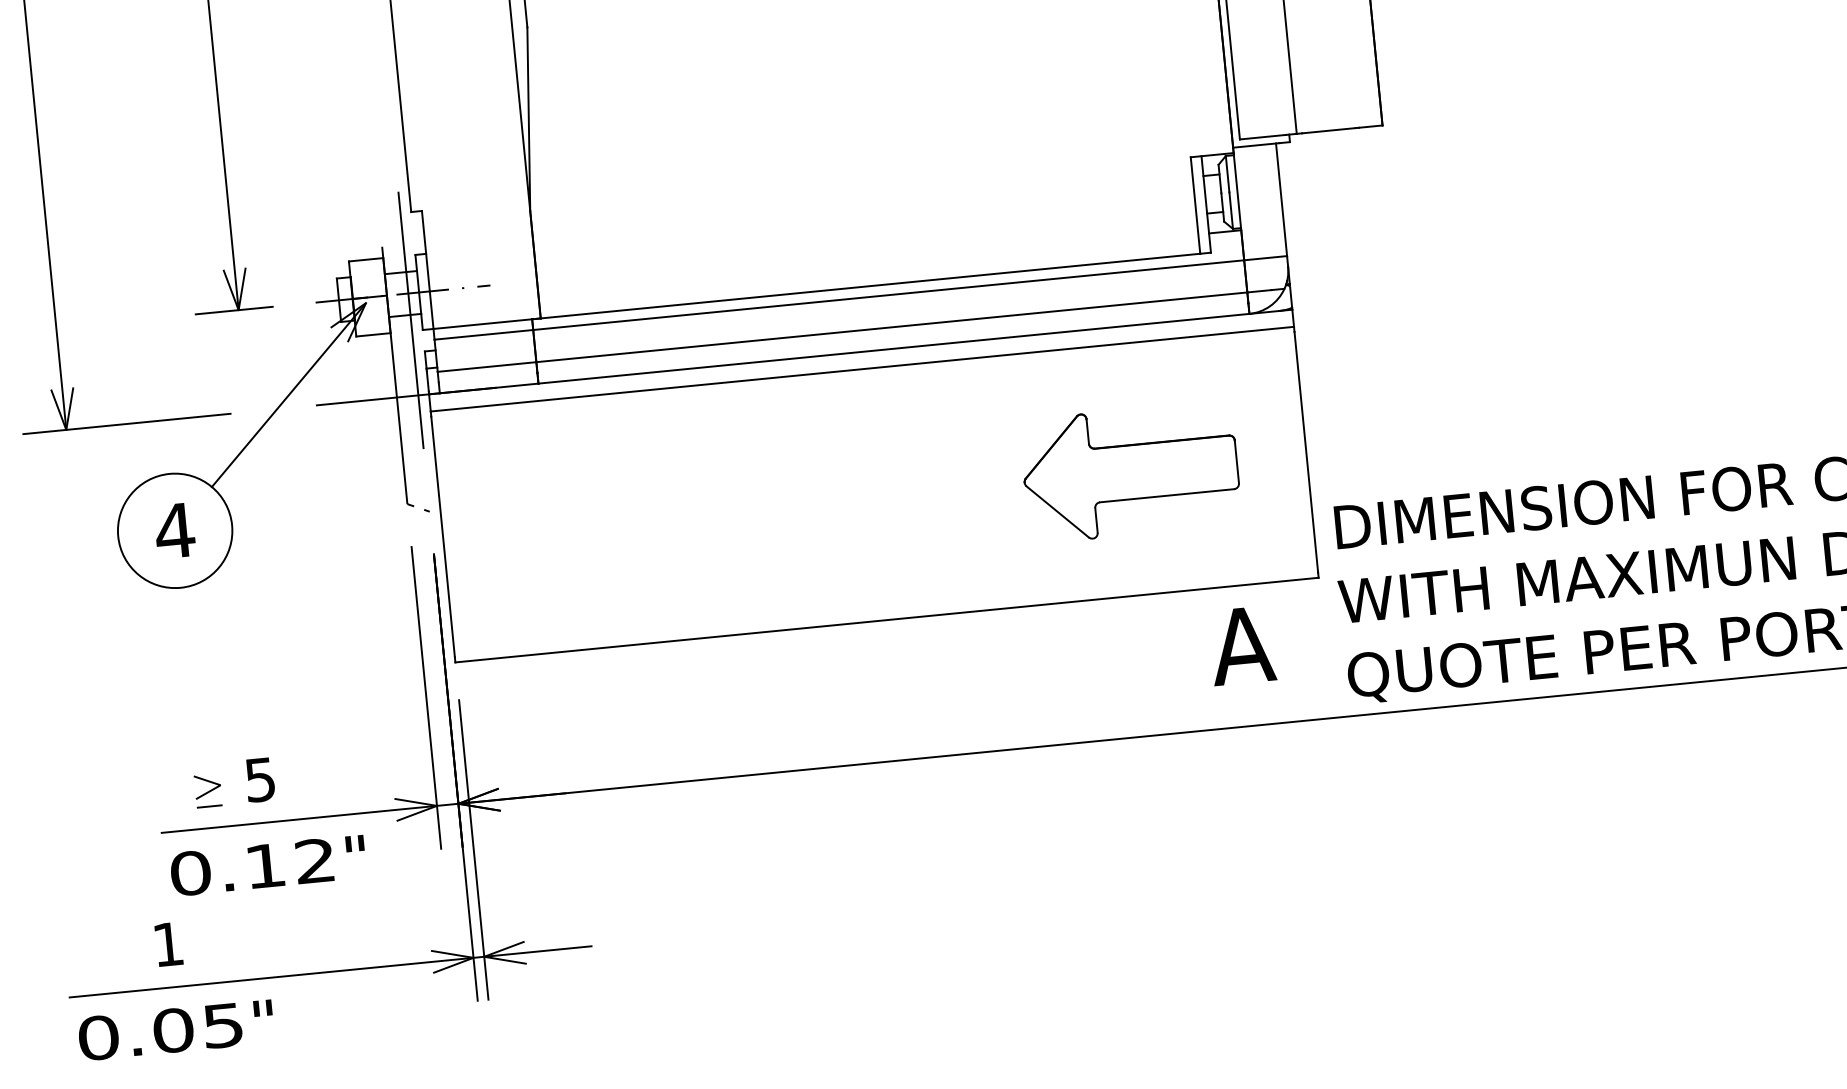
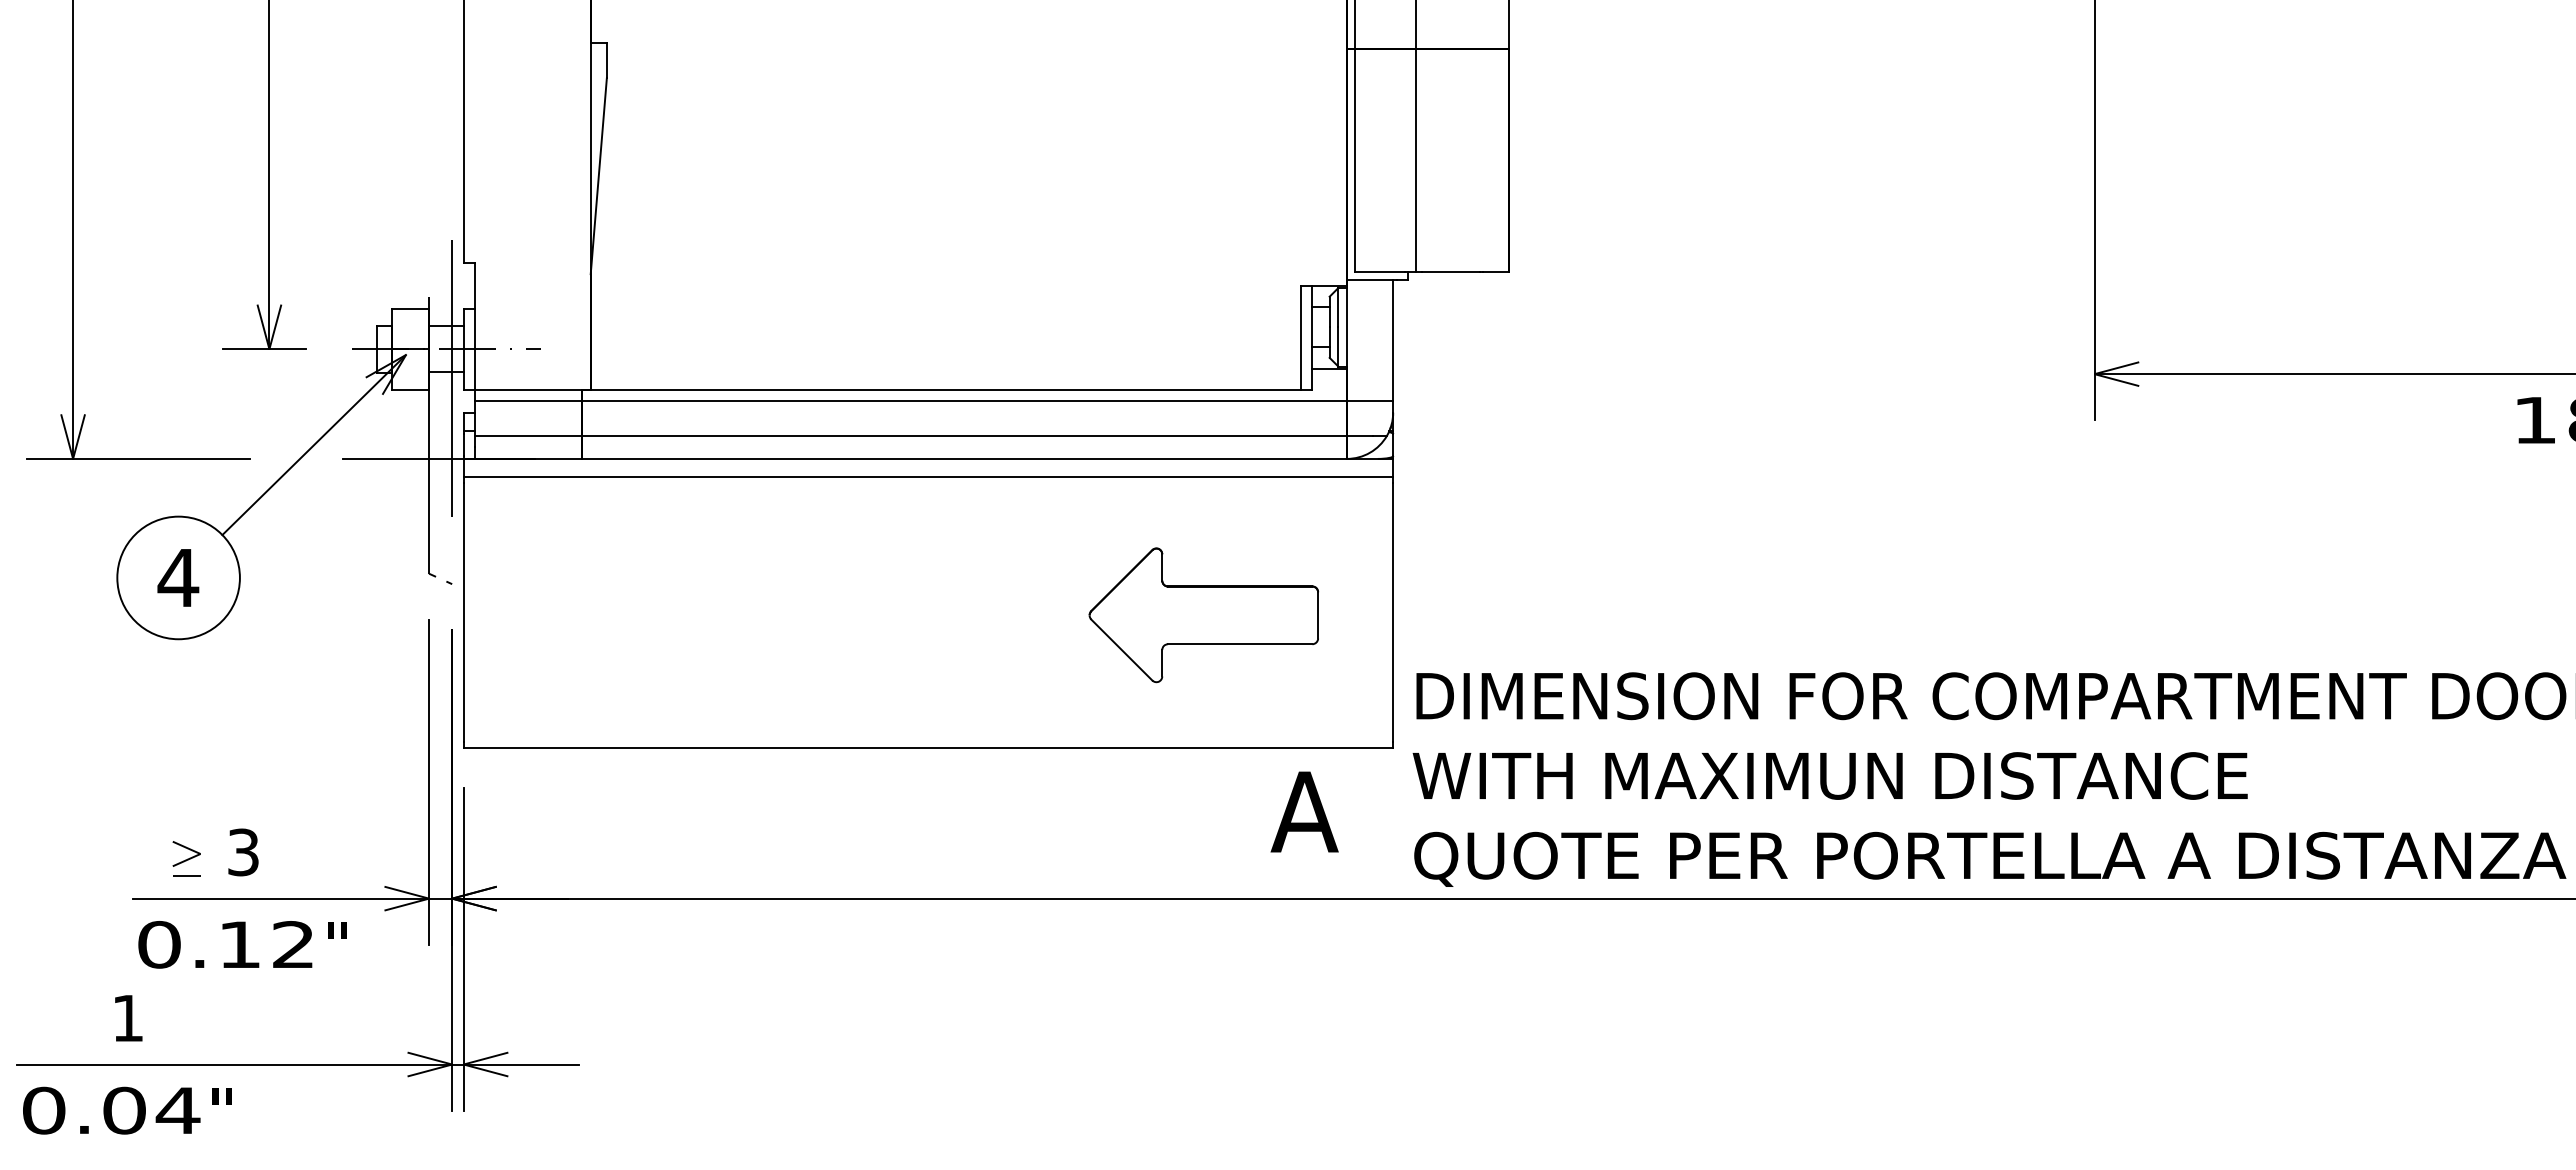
text: (260, 779) -> (243, 851), 5 -> 3
text: (222, 1025) -> (177, 1110), 0.05 -> 0.04

